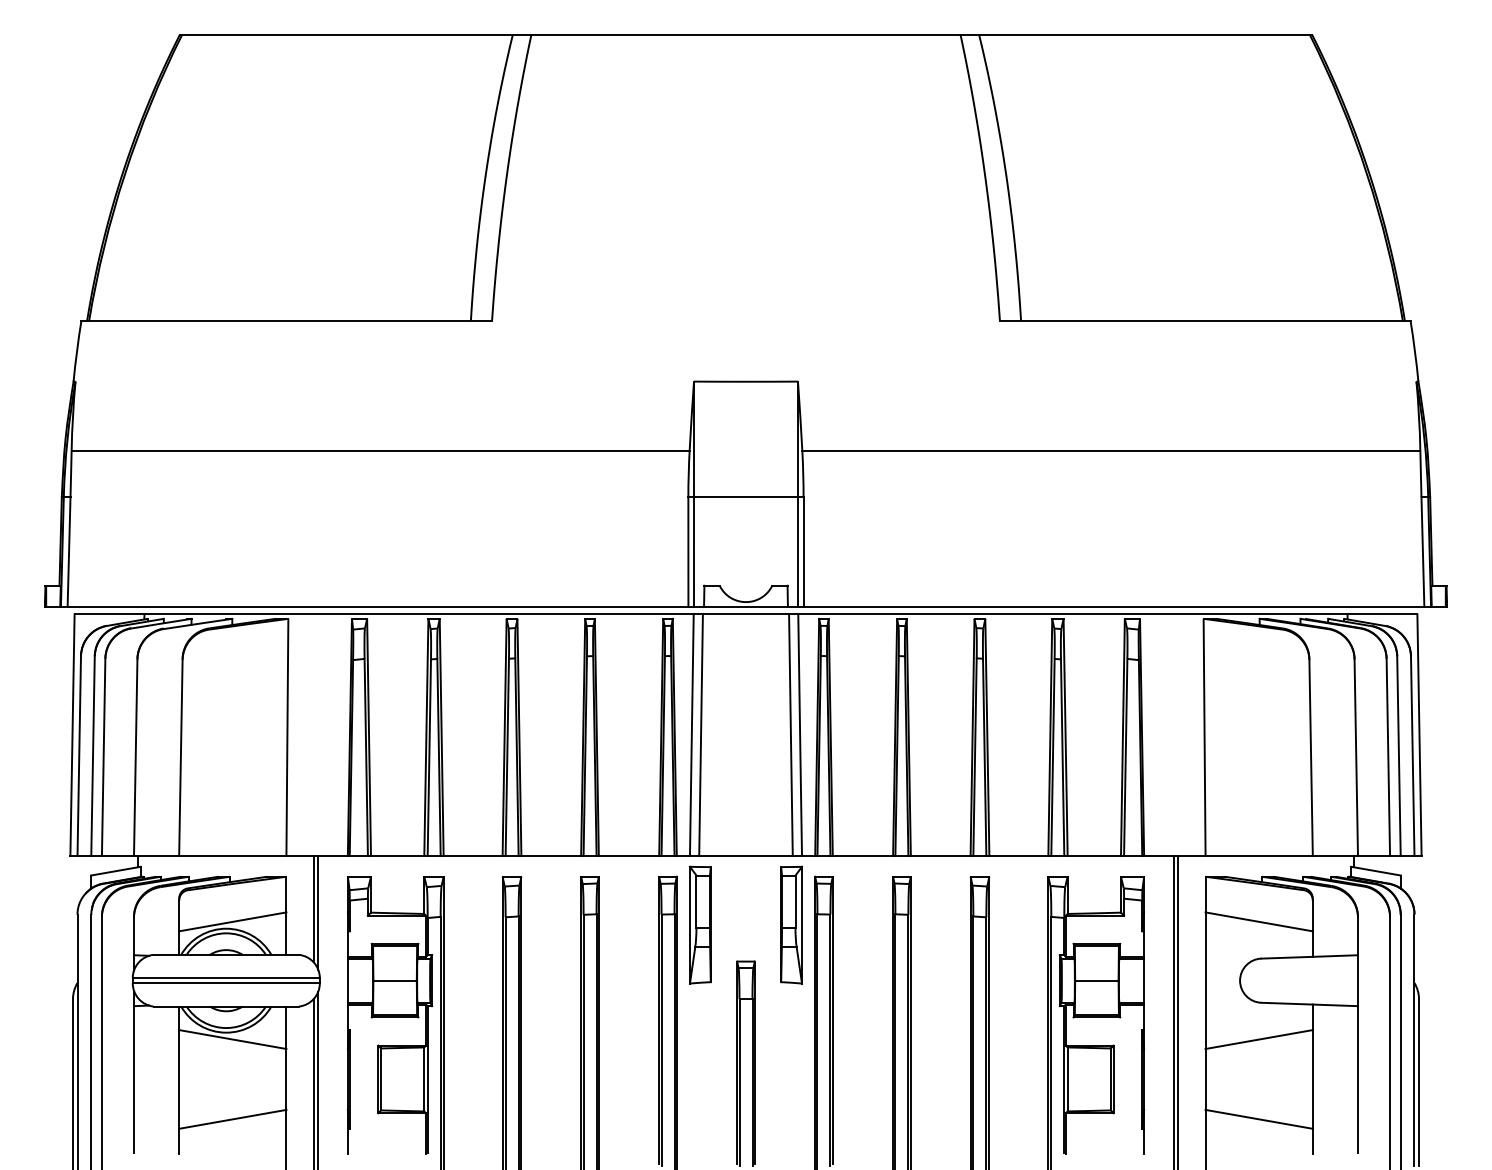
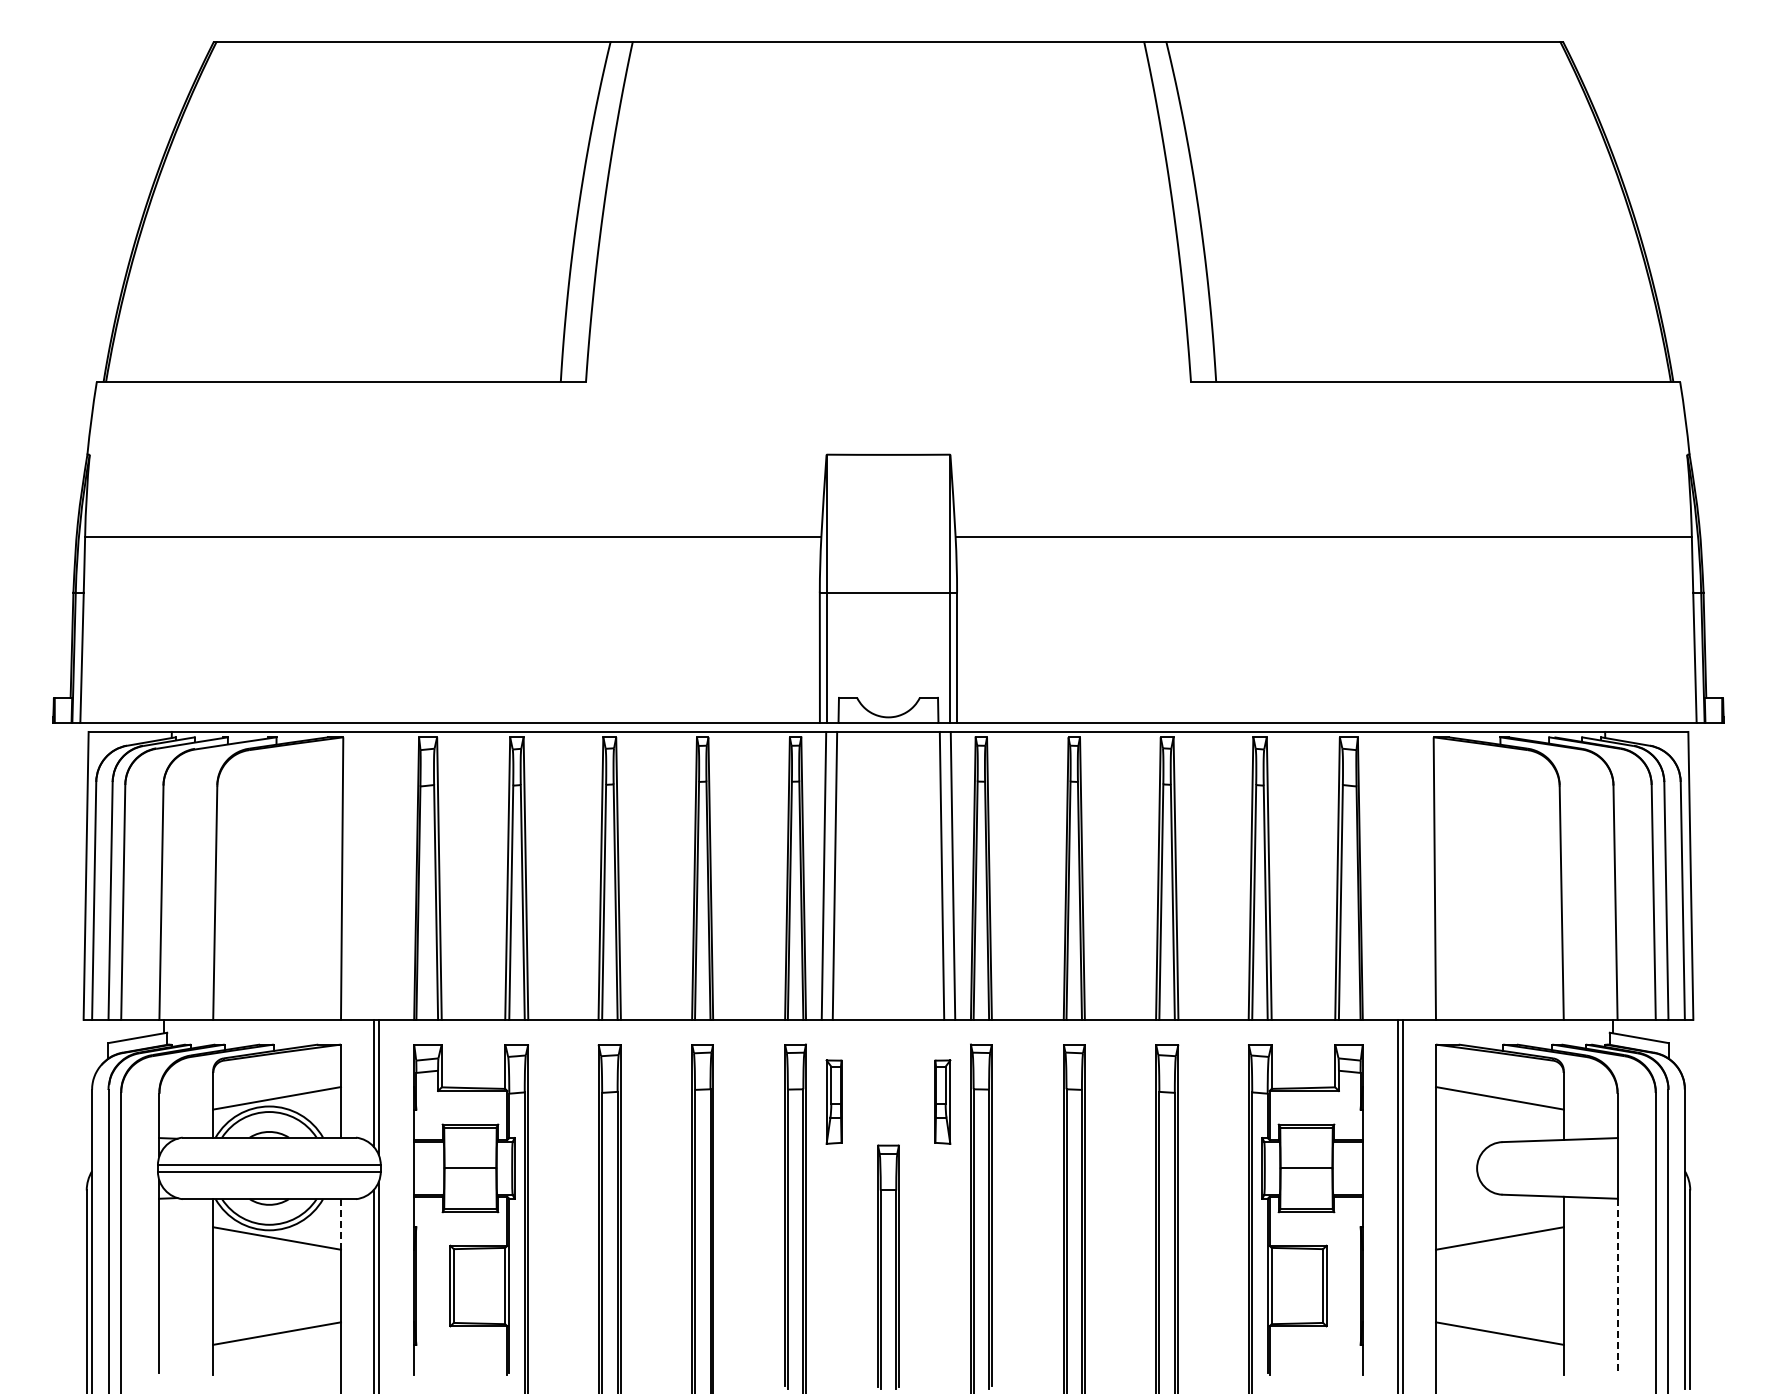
part: (699, 924) -> (833, 1101), size x0.6
part: (791, 924) -> (942, 1101), size x0.6
line: (286, 1026) -> (341, 1223), solid -> dashed
line: (1357, 1079) -> (1617, 1286), solid -> dashed

